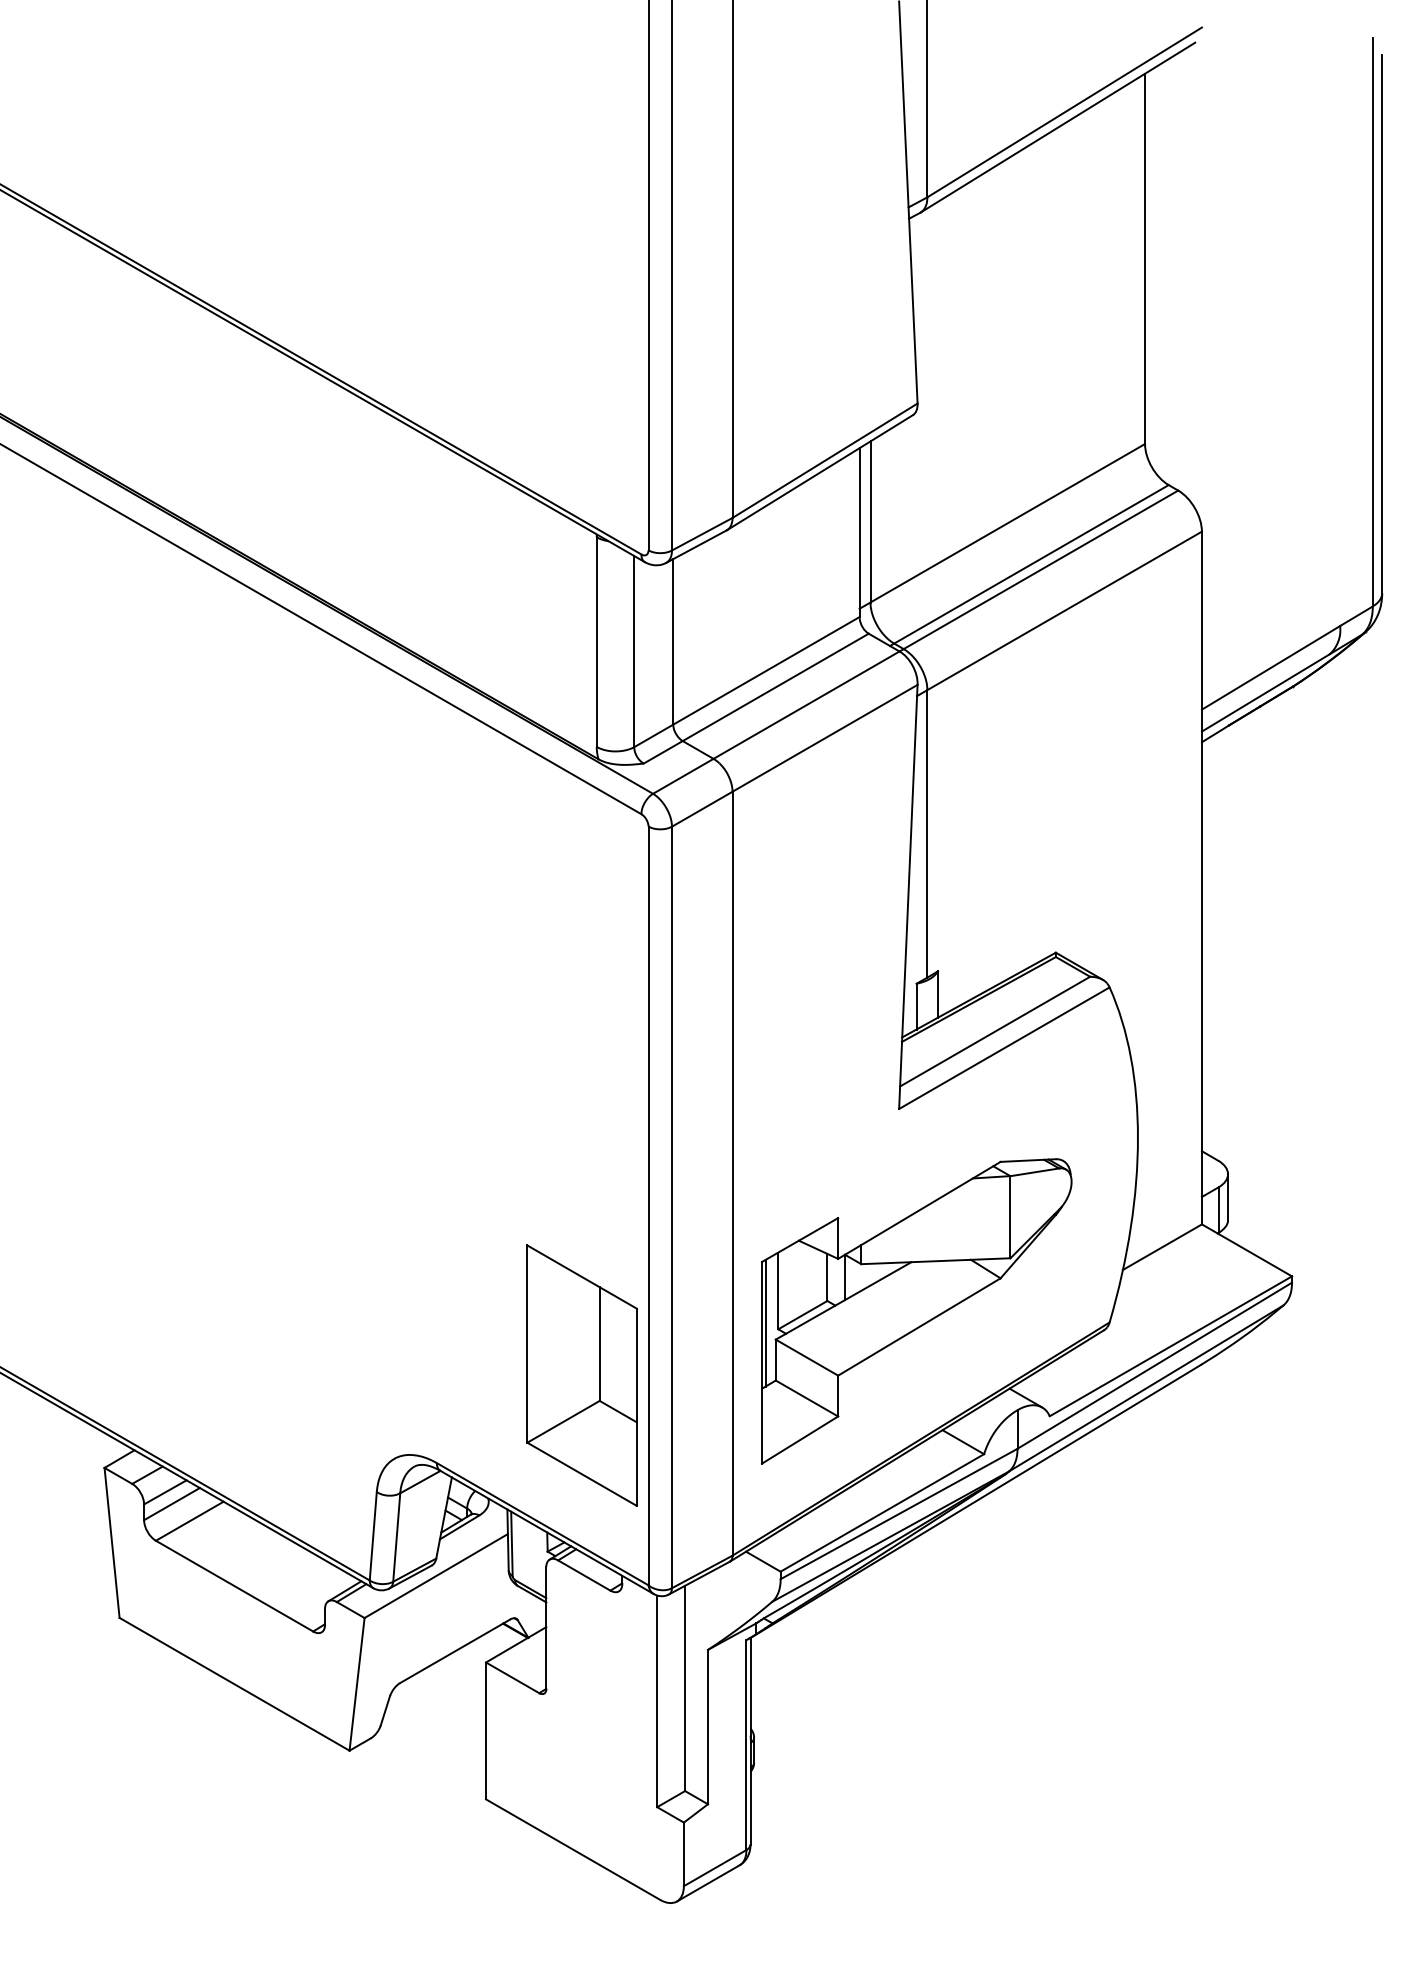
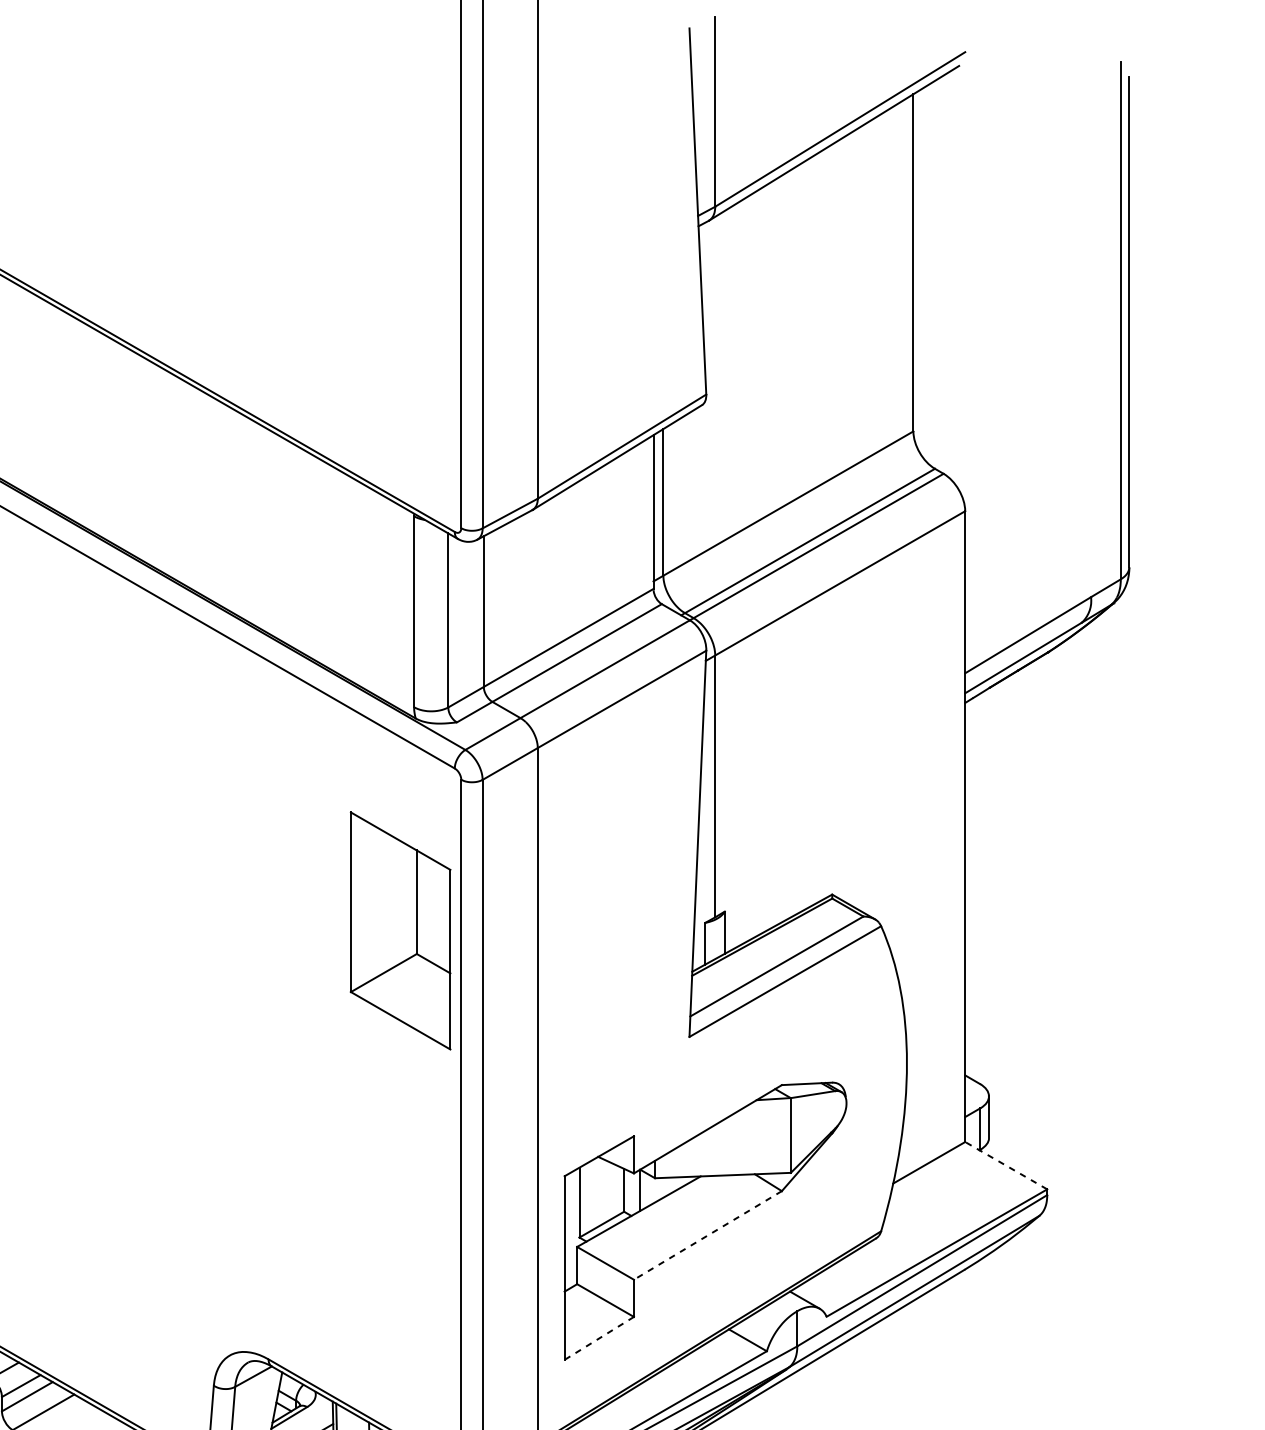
line: (1246, 1250) -> (1005, 1165), solid -> dashed
line: (765, 1322) -> (567, 1231), removed
line: (919, 1326) -> (708, 1234), solid -> dashed
part: (581, 1375) -> (400, 930), moved
line: (800, 1440) -> (599, 1338), solid -> dashed

